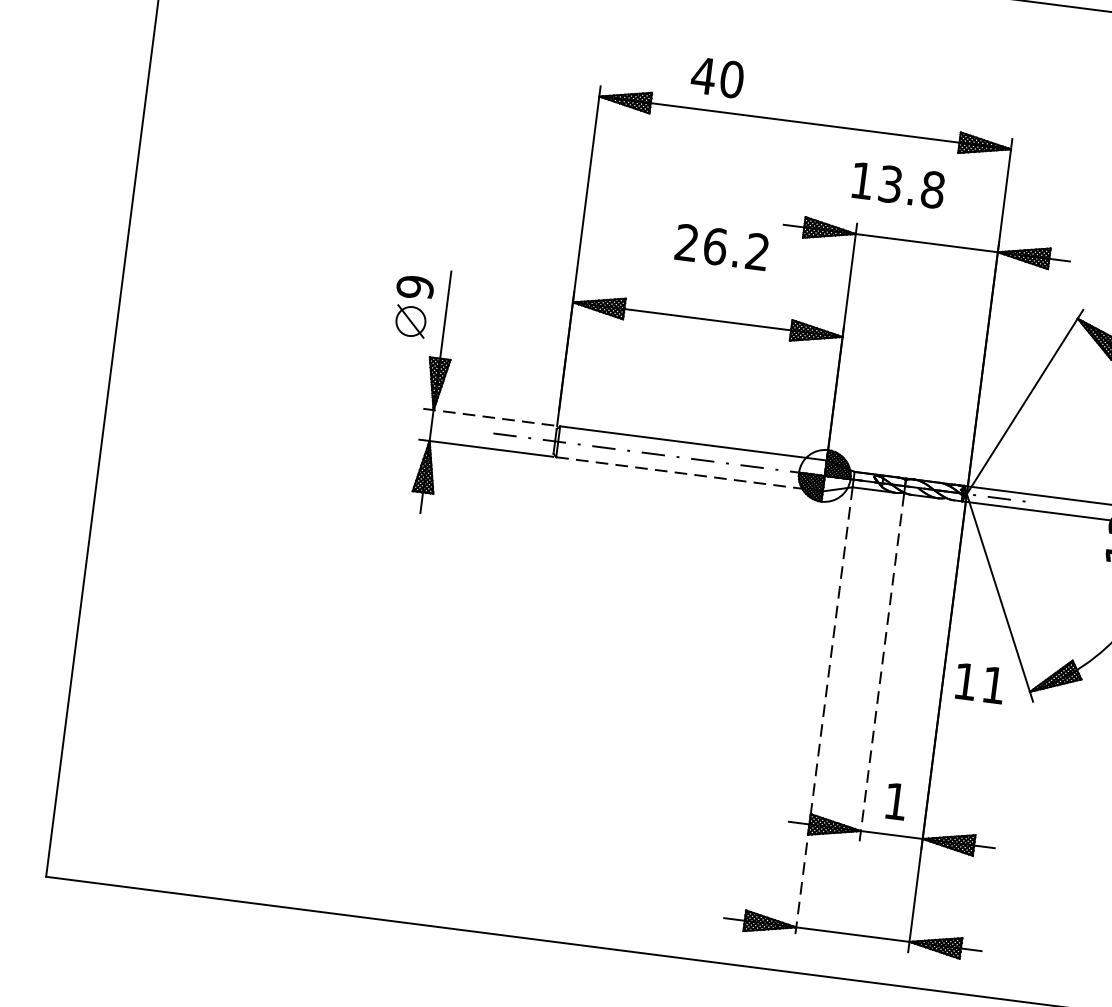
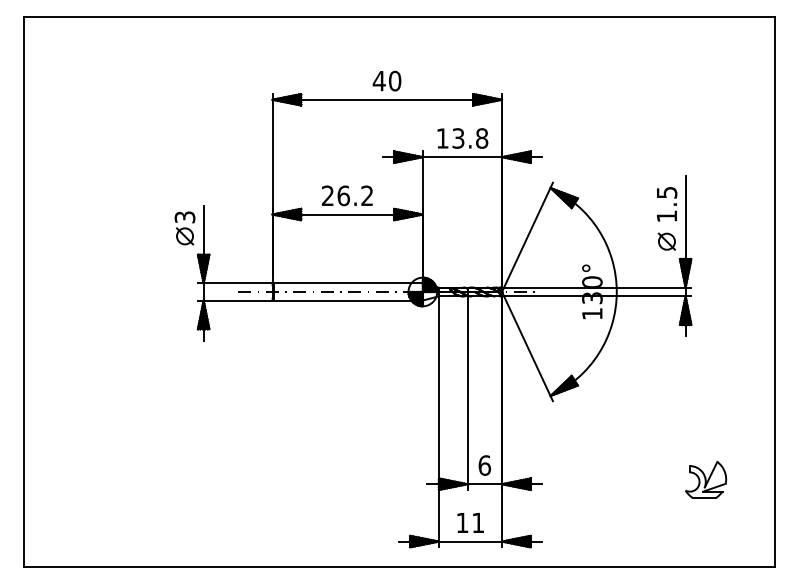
text: (716, 76) -> (386, 80), moved
text: (897, 185) -> (462, 138), moved
text: (722, 246) -> (347, 195), moved
text: (414, 287) -> (184, 217), 9 -> 3
line: (490, 417) -> (235, 283), dashed -> solid
line: (691, 474) -> (349, 300), dashed -> solid
line: (881, 668) -> (467, 393), dashed -> solid
text: (980, 682) -> (470, 522), moved
line: (823, 711) -> (438, 421), dashed -> solid
text: (895, 801) -> (484, 465), 1 -> 6

